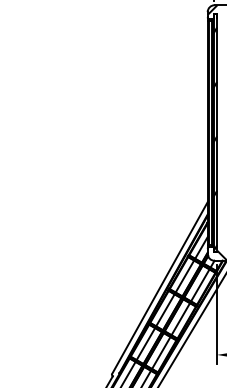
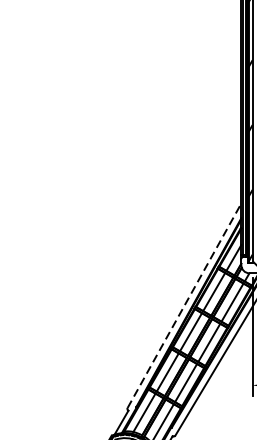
line: (160, 287) -> (185, 305), solid -> dashed

